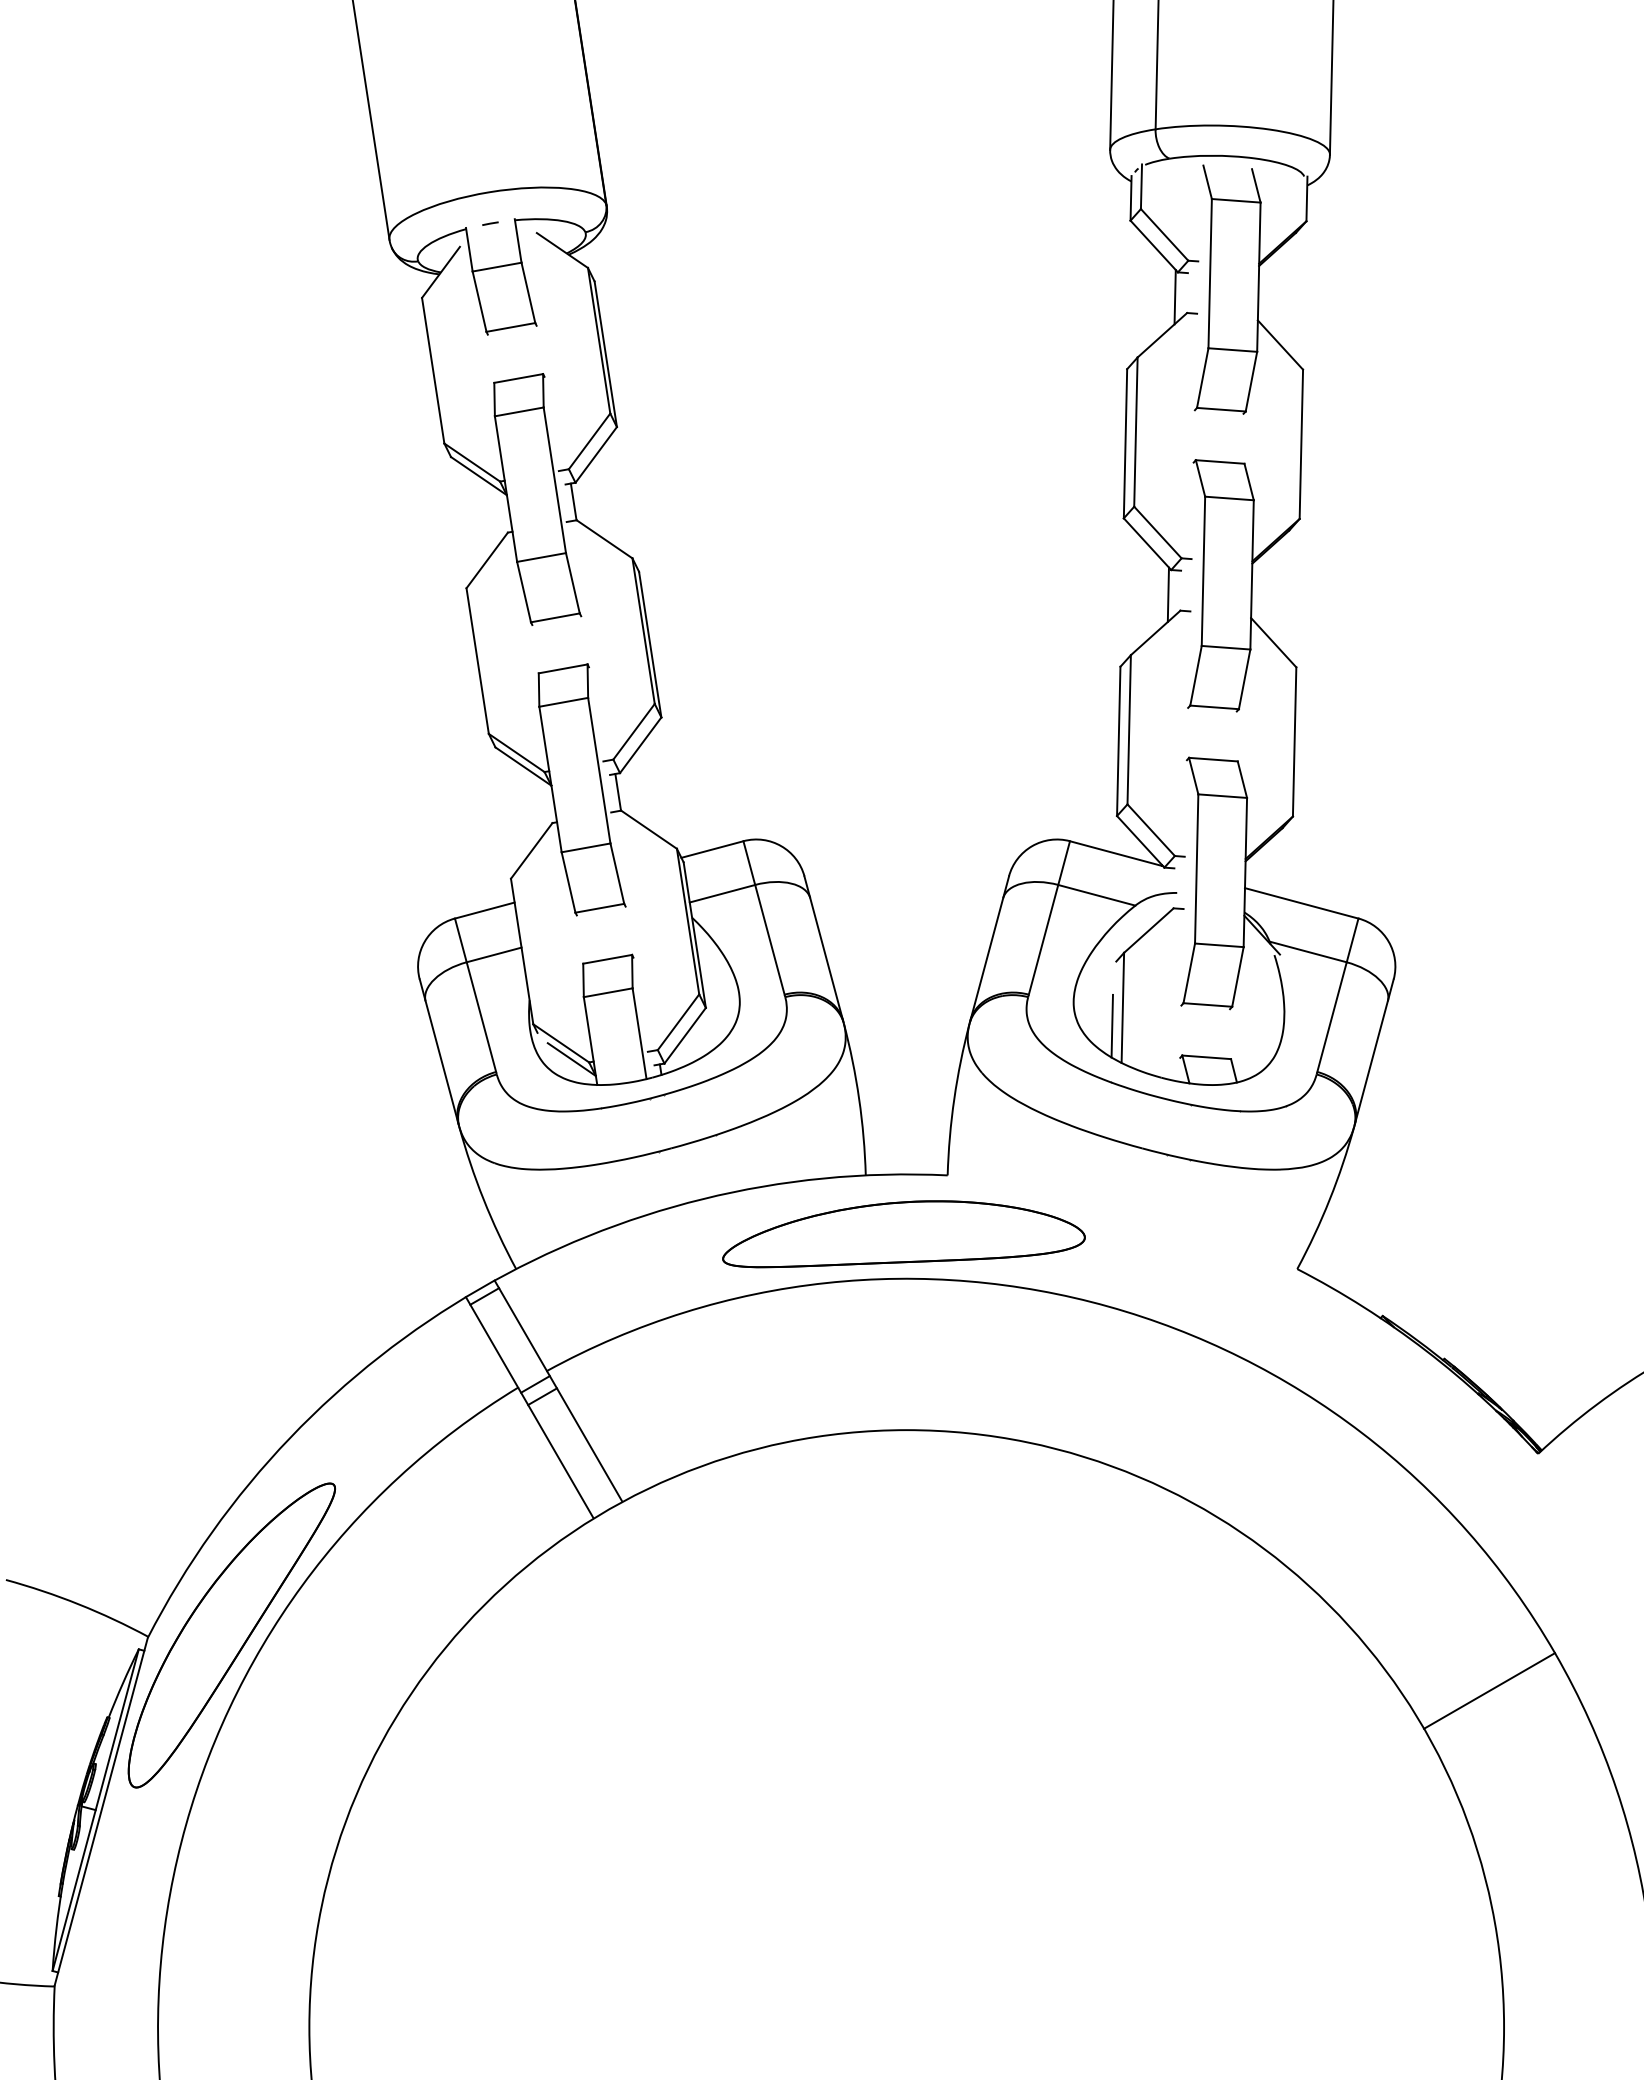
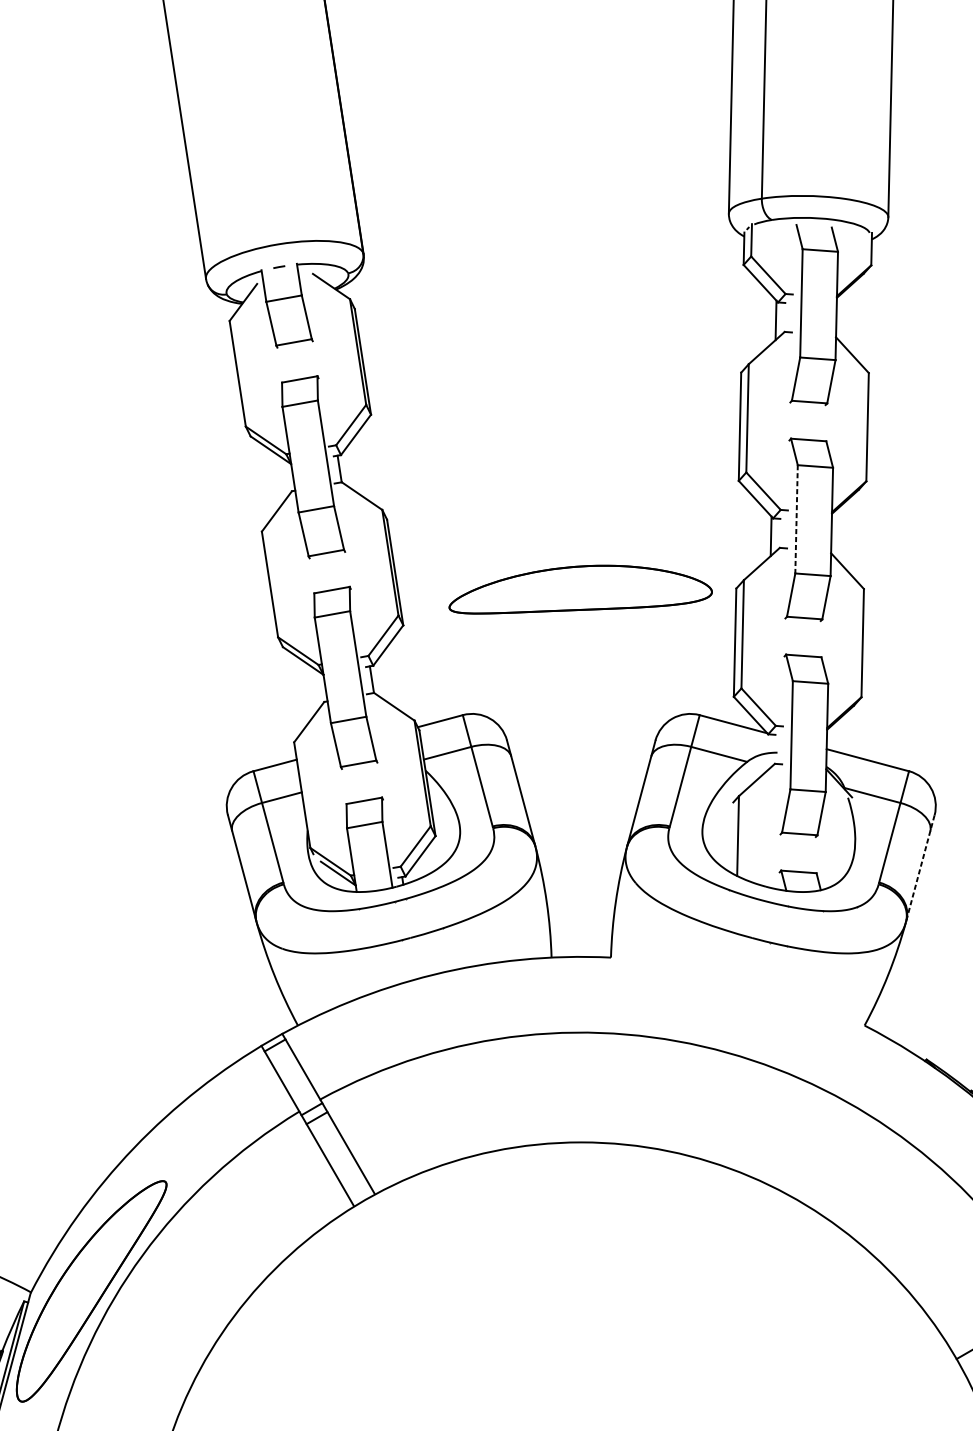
line: (1203, 571) -> (796, 519), solid -> dashed
line: (1111, 1025) -> (729, 848), removed
line: (1374, 1051) -> (920, 867), solid -> dashed
part: (903, 1234) -> (580, 589), moved

